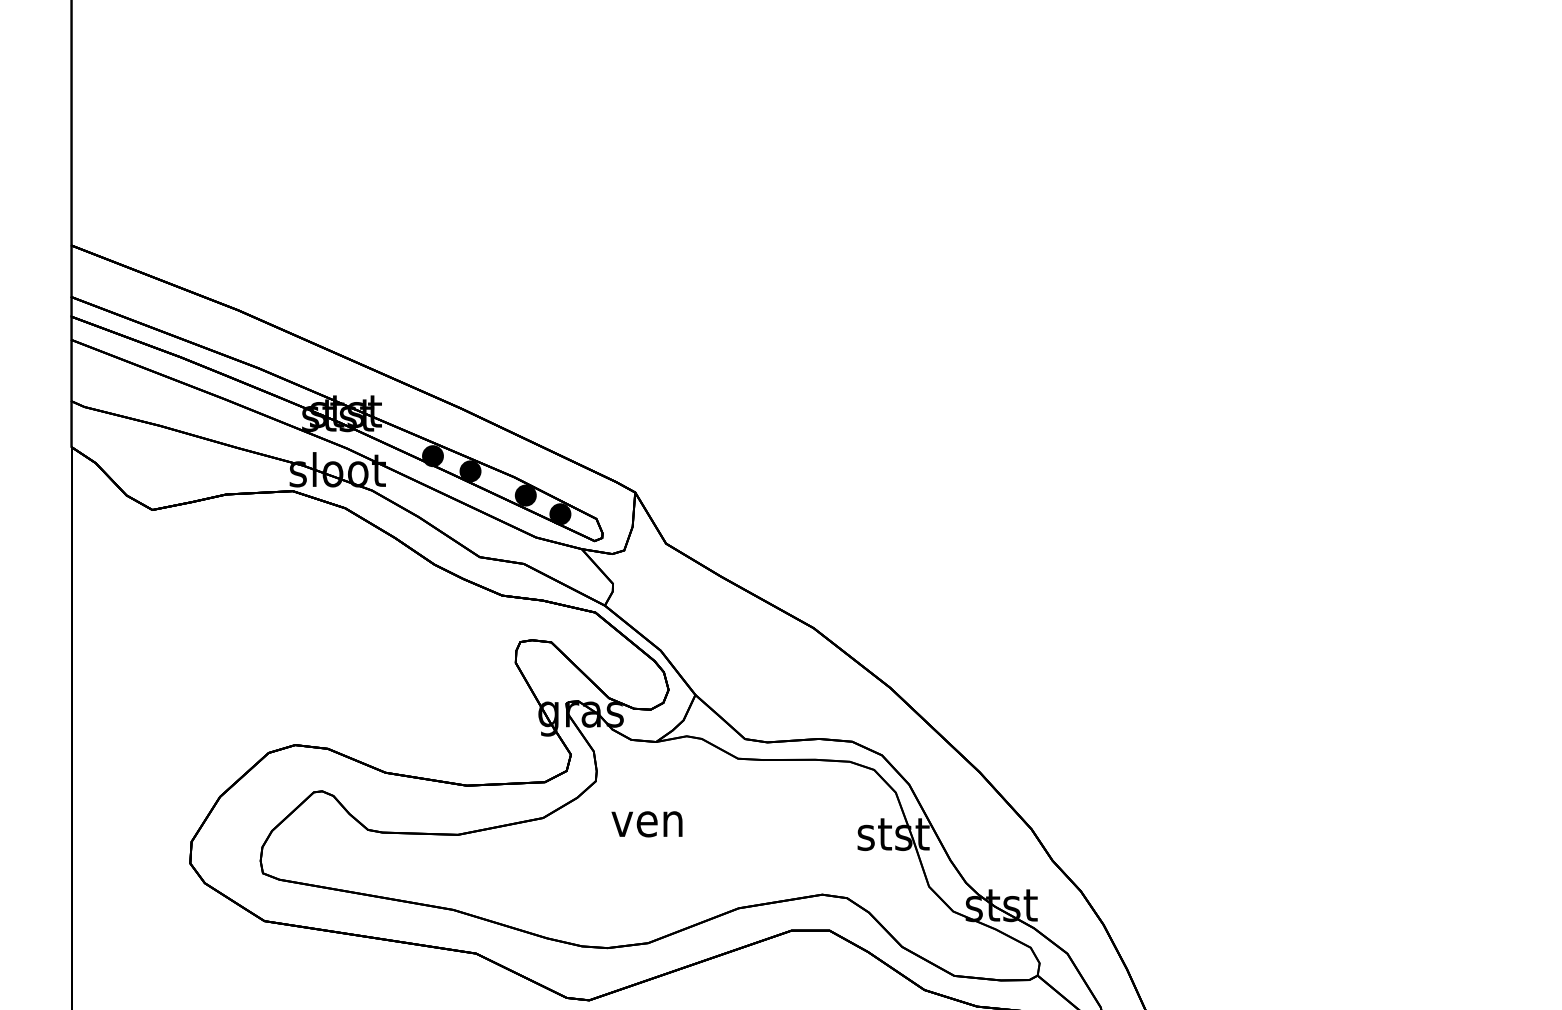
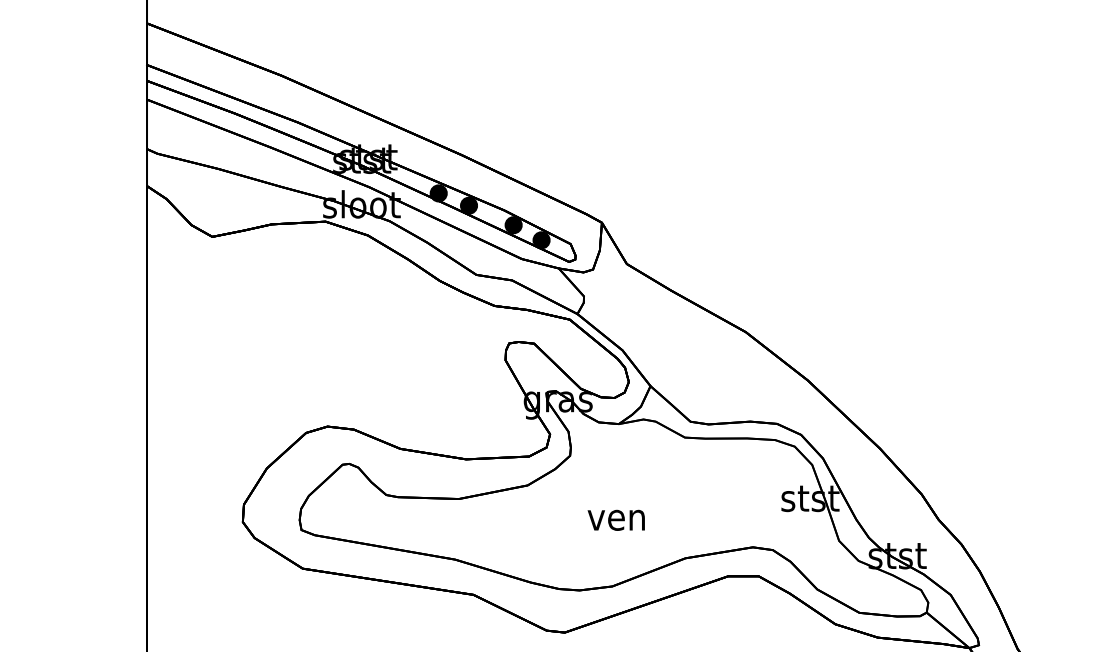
text: (646, 824) -> (615, 520), moved

